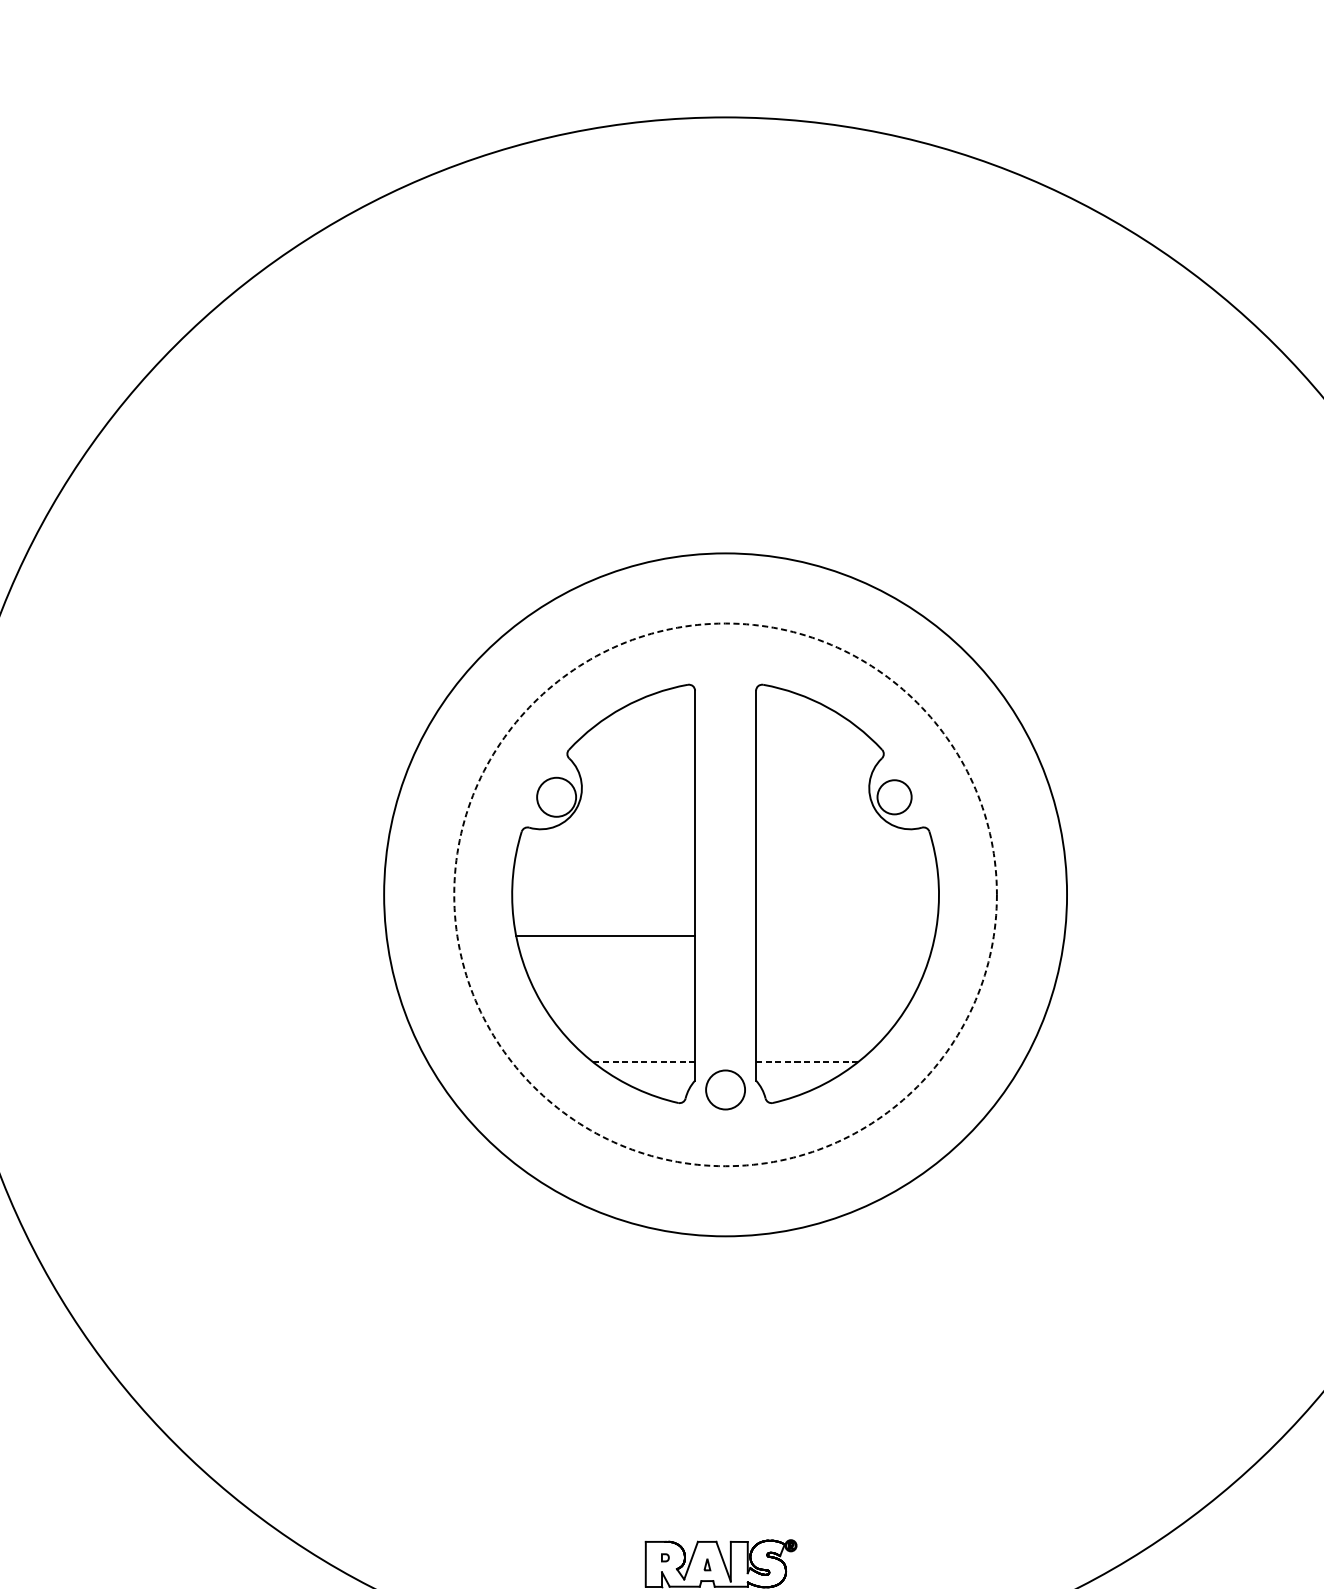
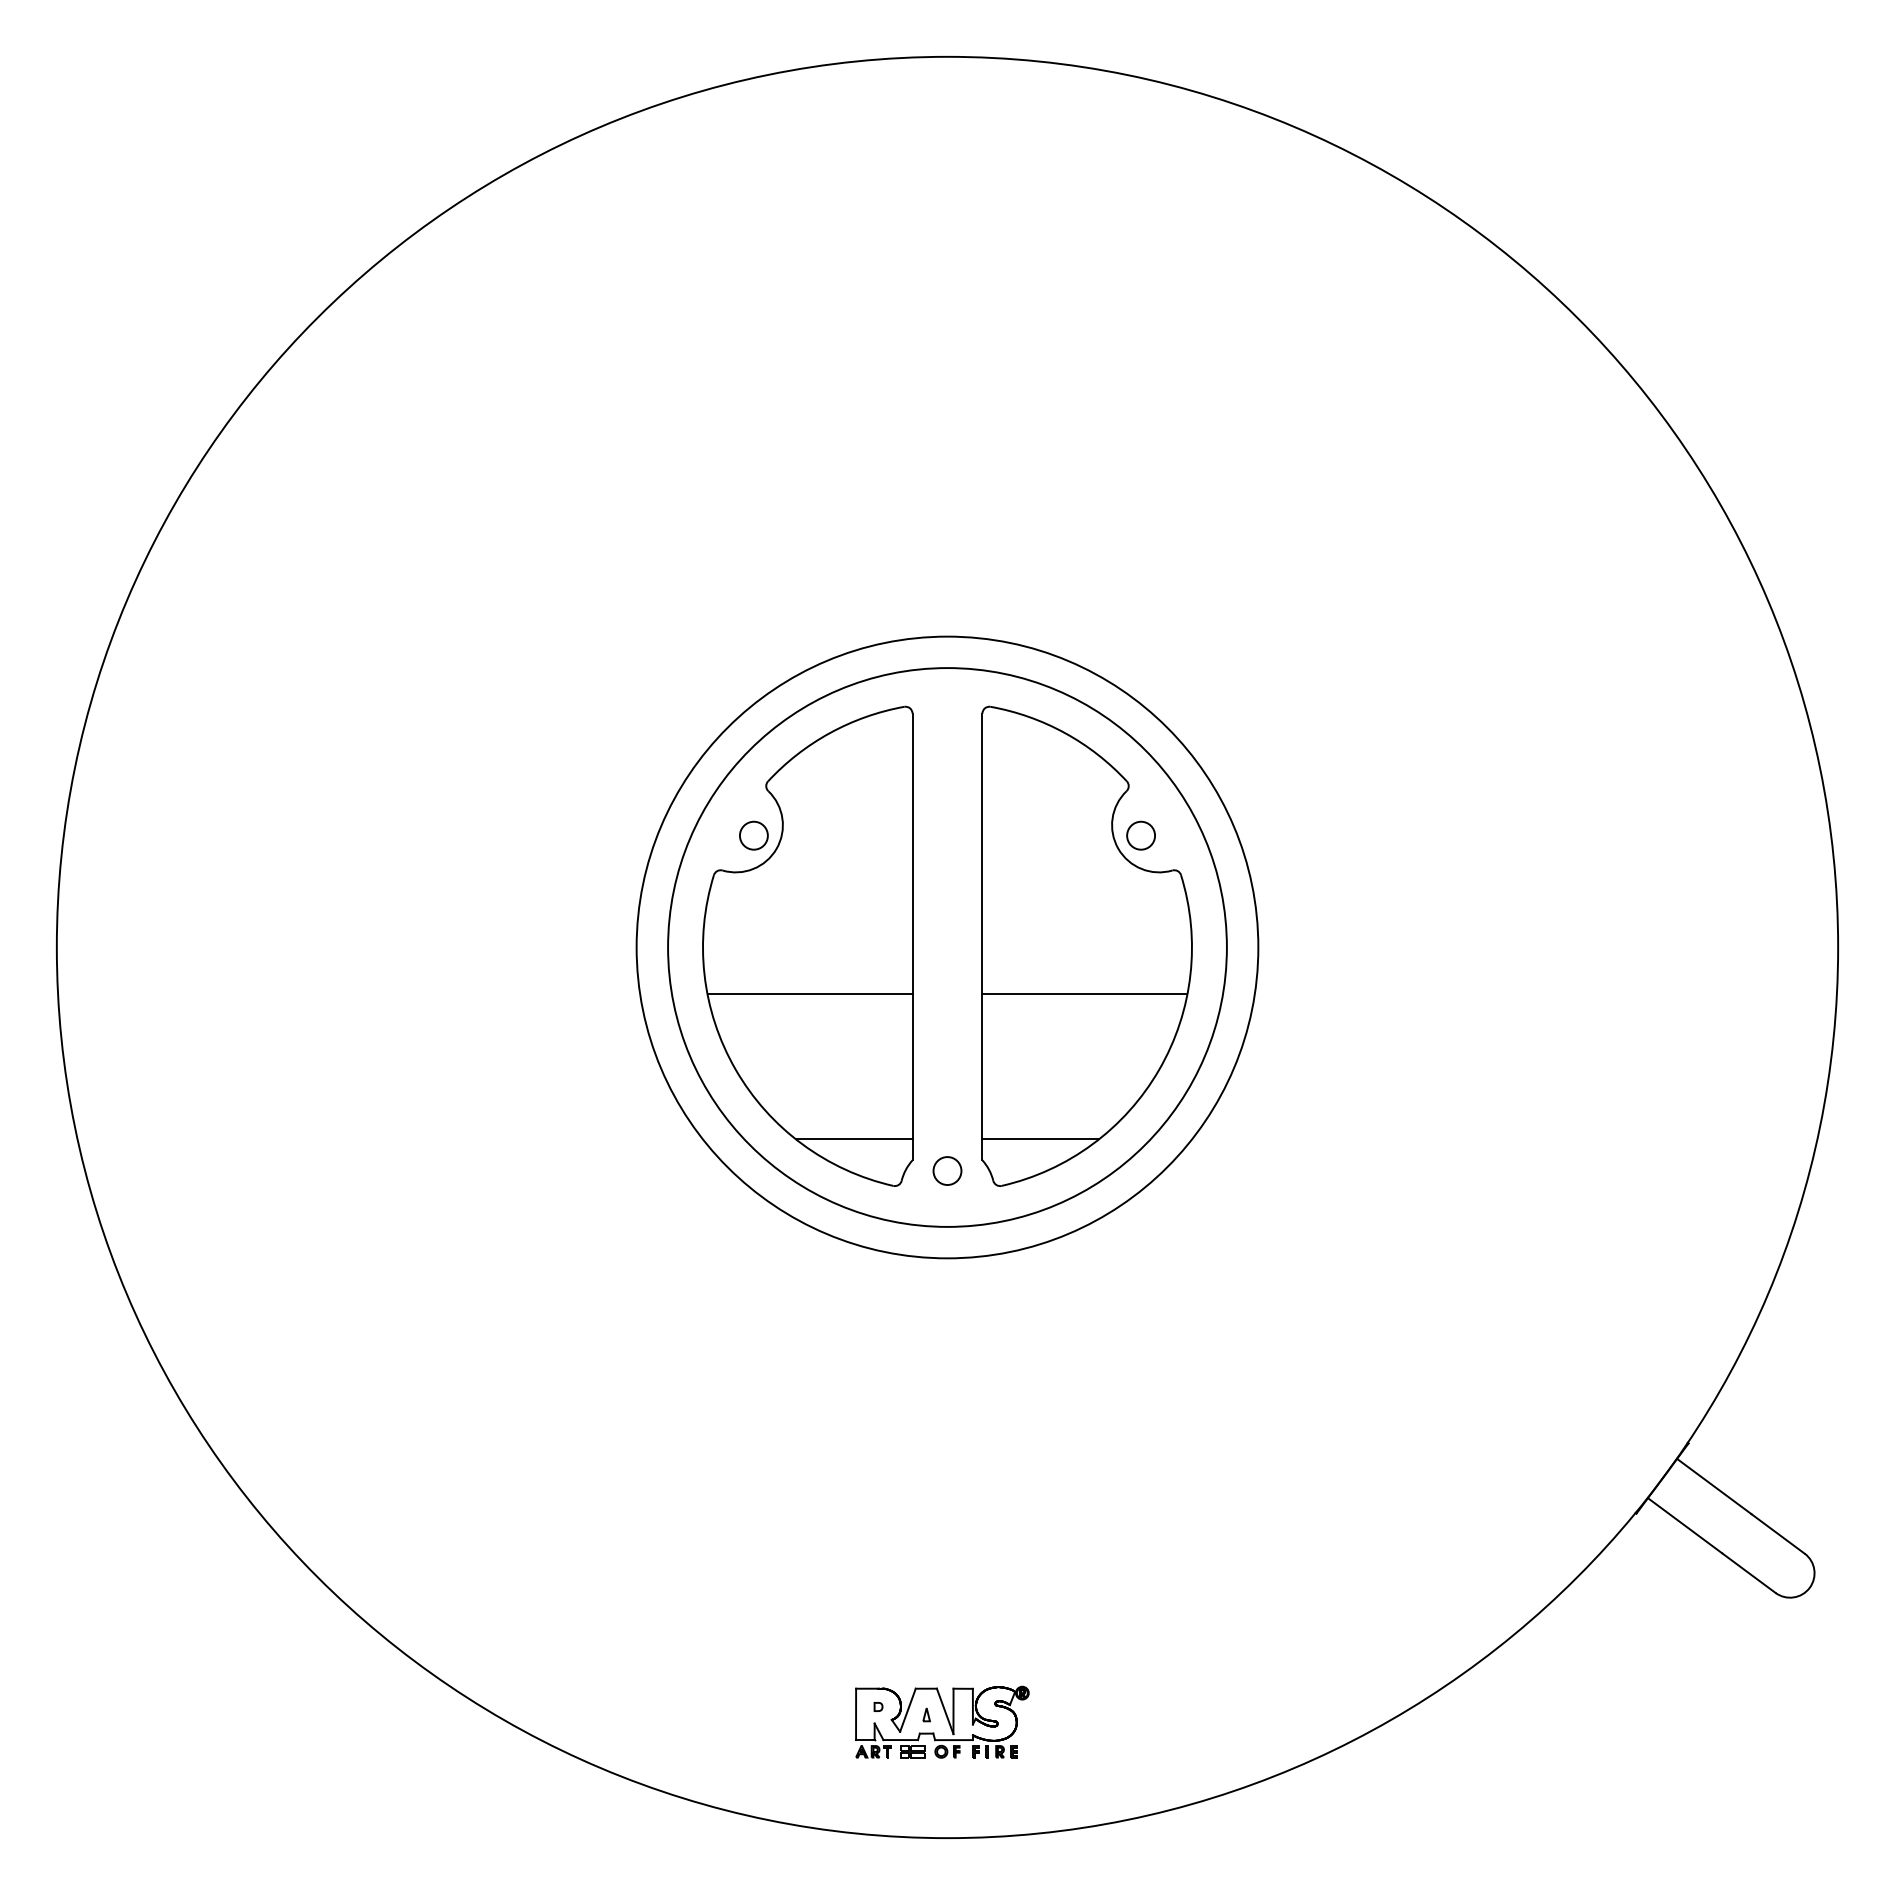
circle: (556, 797) -> (753, 835), size x0.62
circle: (894, 797) -> (1141, 835), size x0.71
circle: (725, 894) -> (947, 947), dashed -> solid
circle: (725, 894) -> (947, 947), size x0.71
line: (845, 935) -> (1084, 994), added
line: (644, 1062) -> (854, 1139), dashed -> solid
line: (807, 1062) -> (1041, 1139), dashed -> solid
circle: (725, 1090) -> (947, 1171), size x0.62

